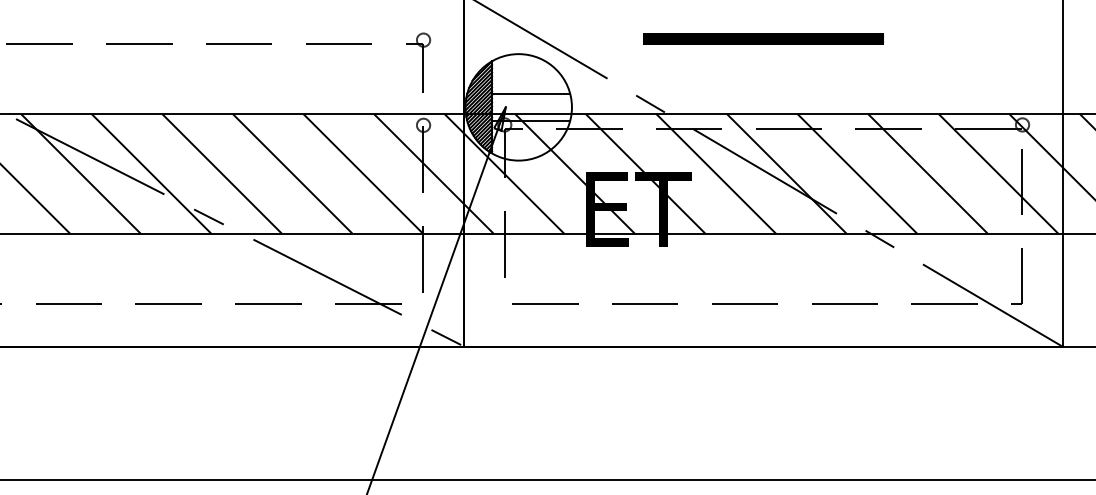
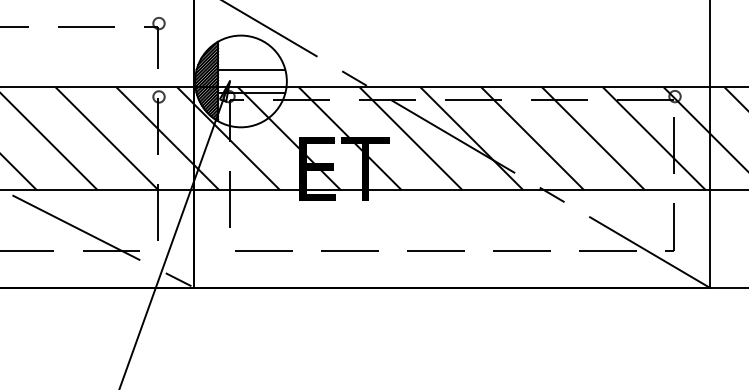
part: (763, 38) -> (451, 22), removed

